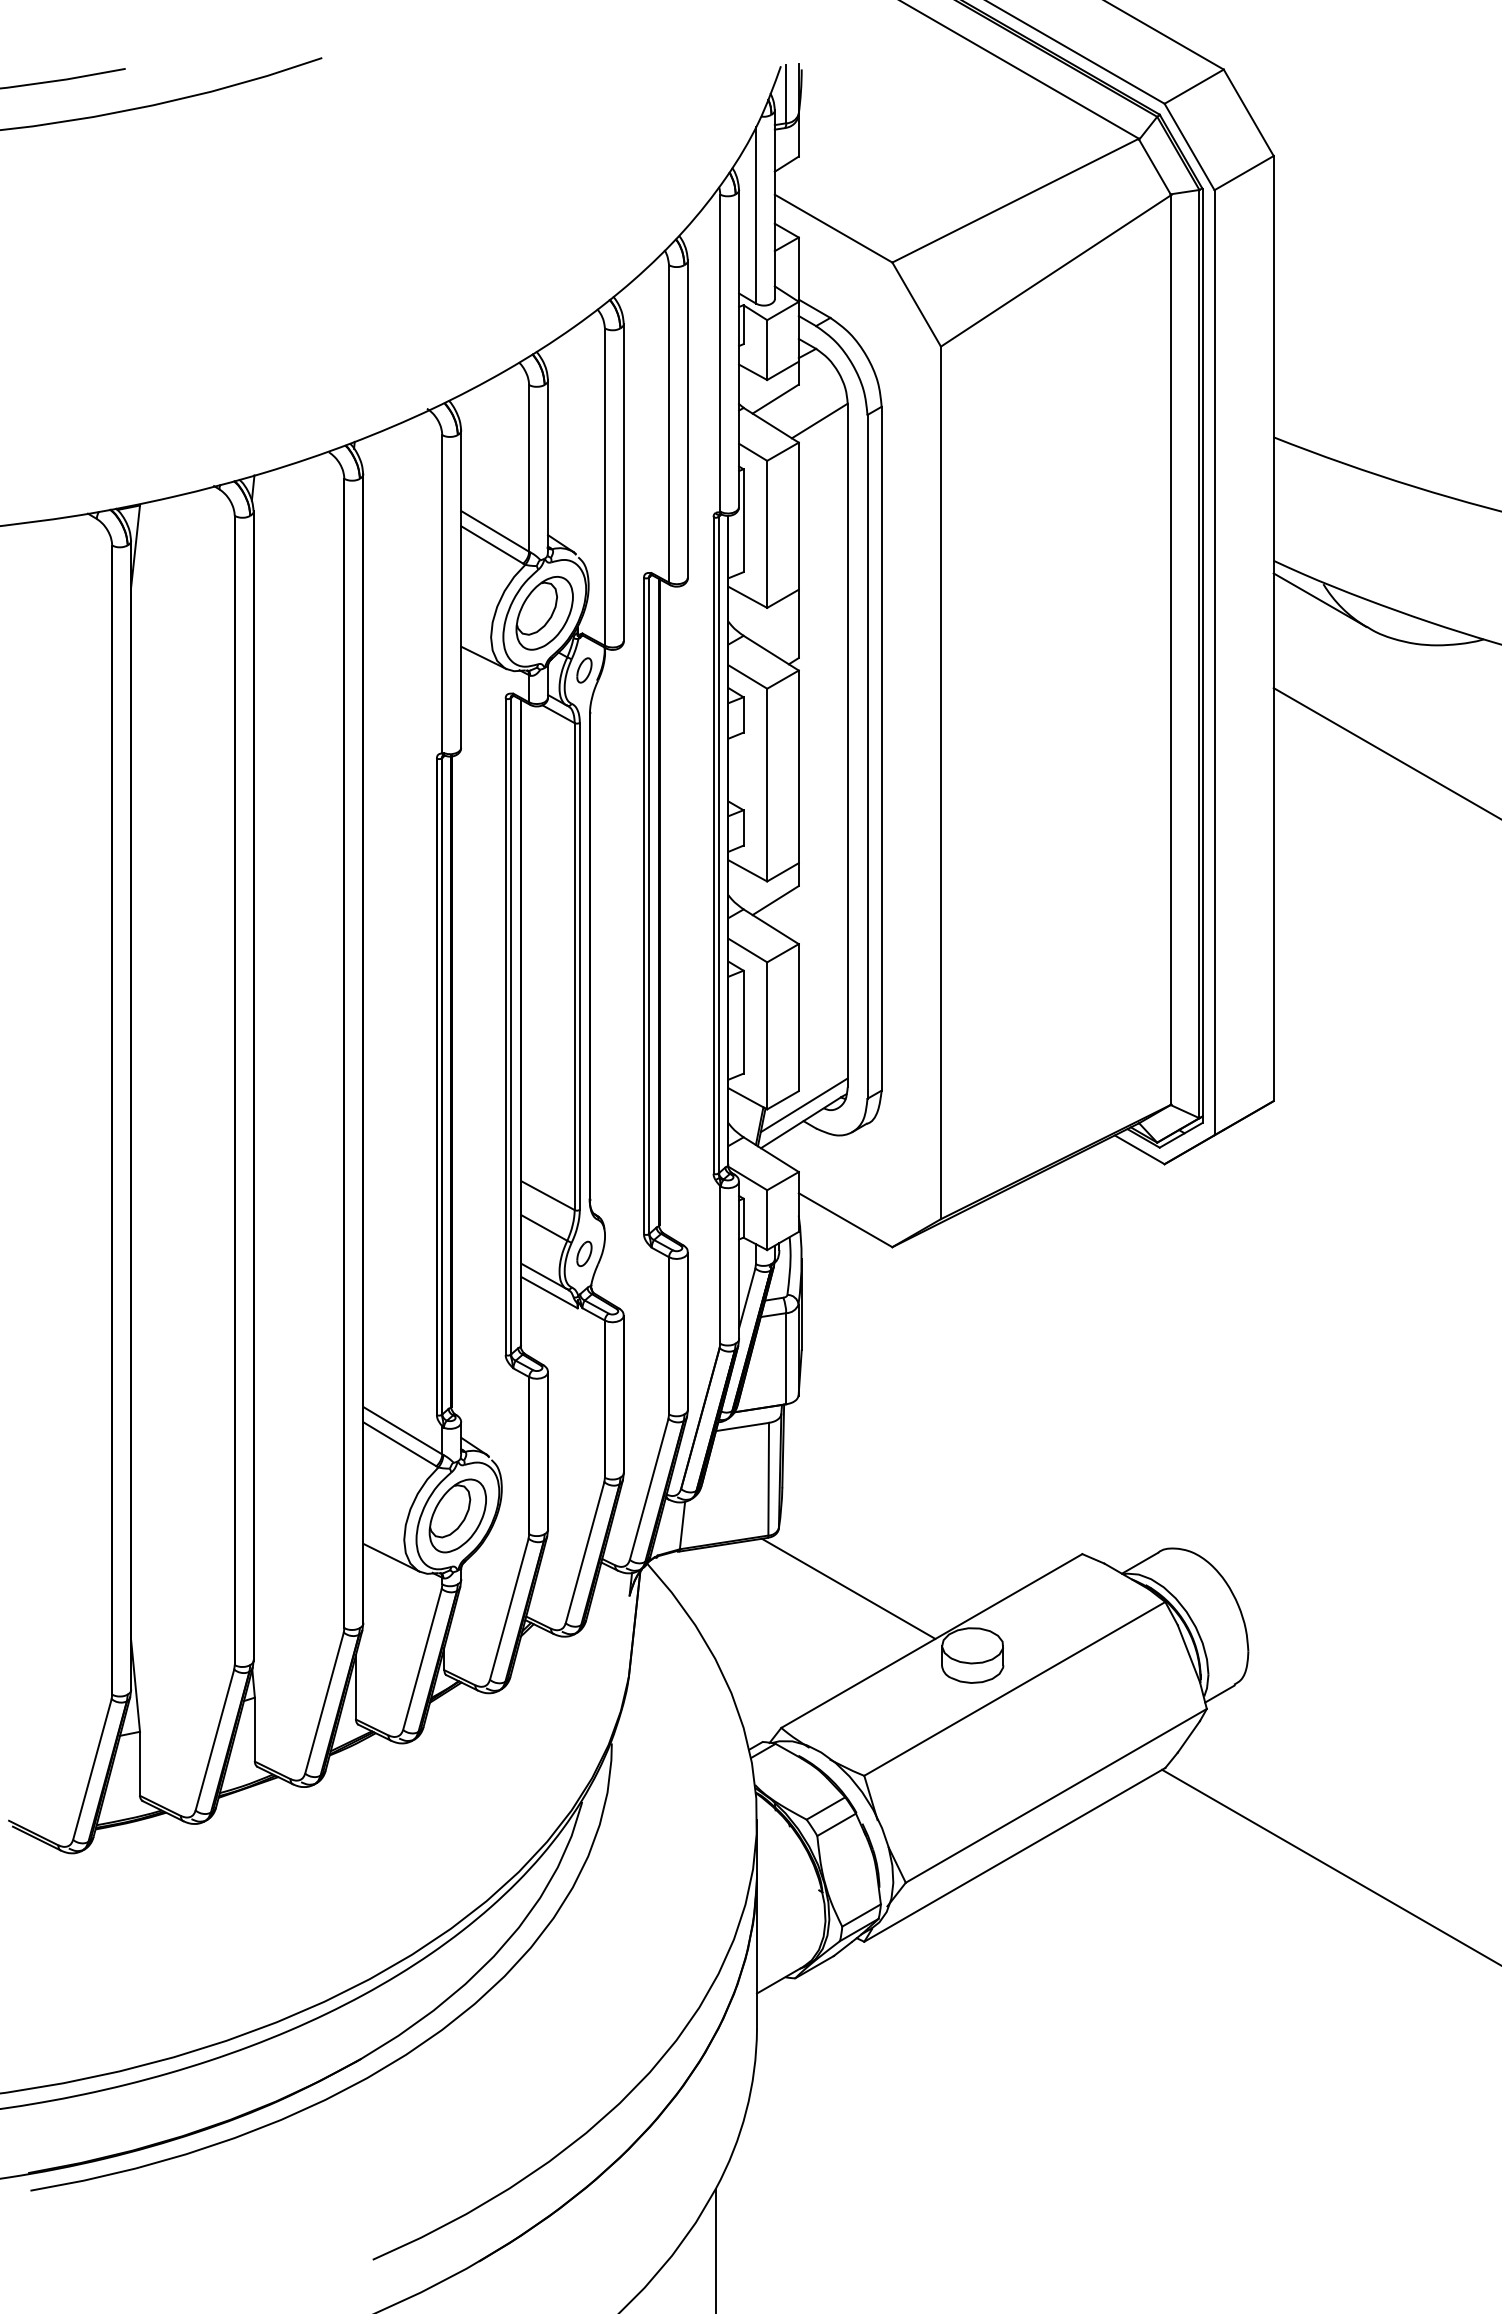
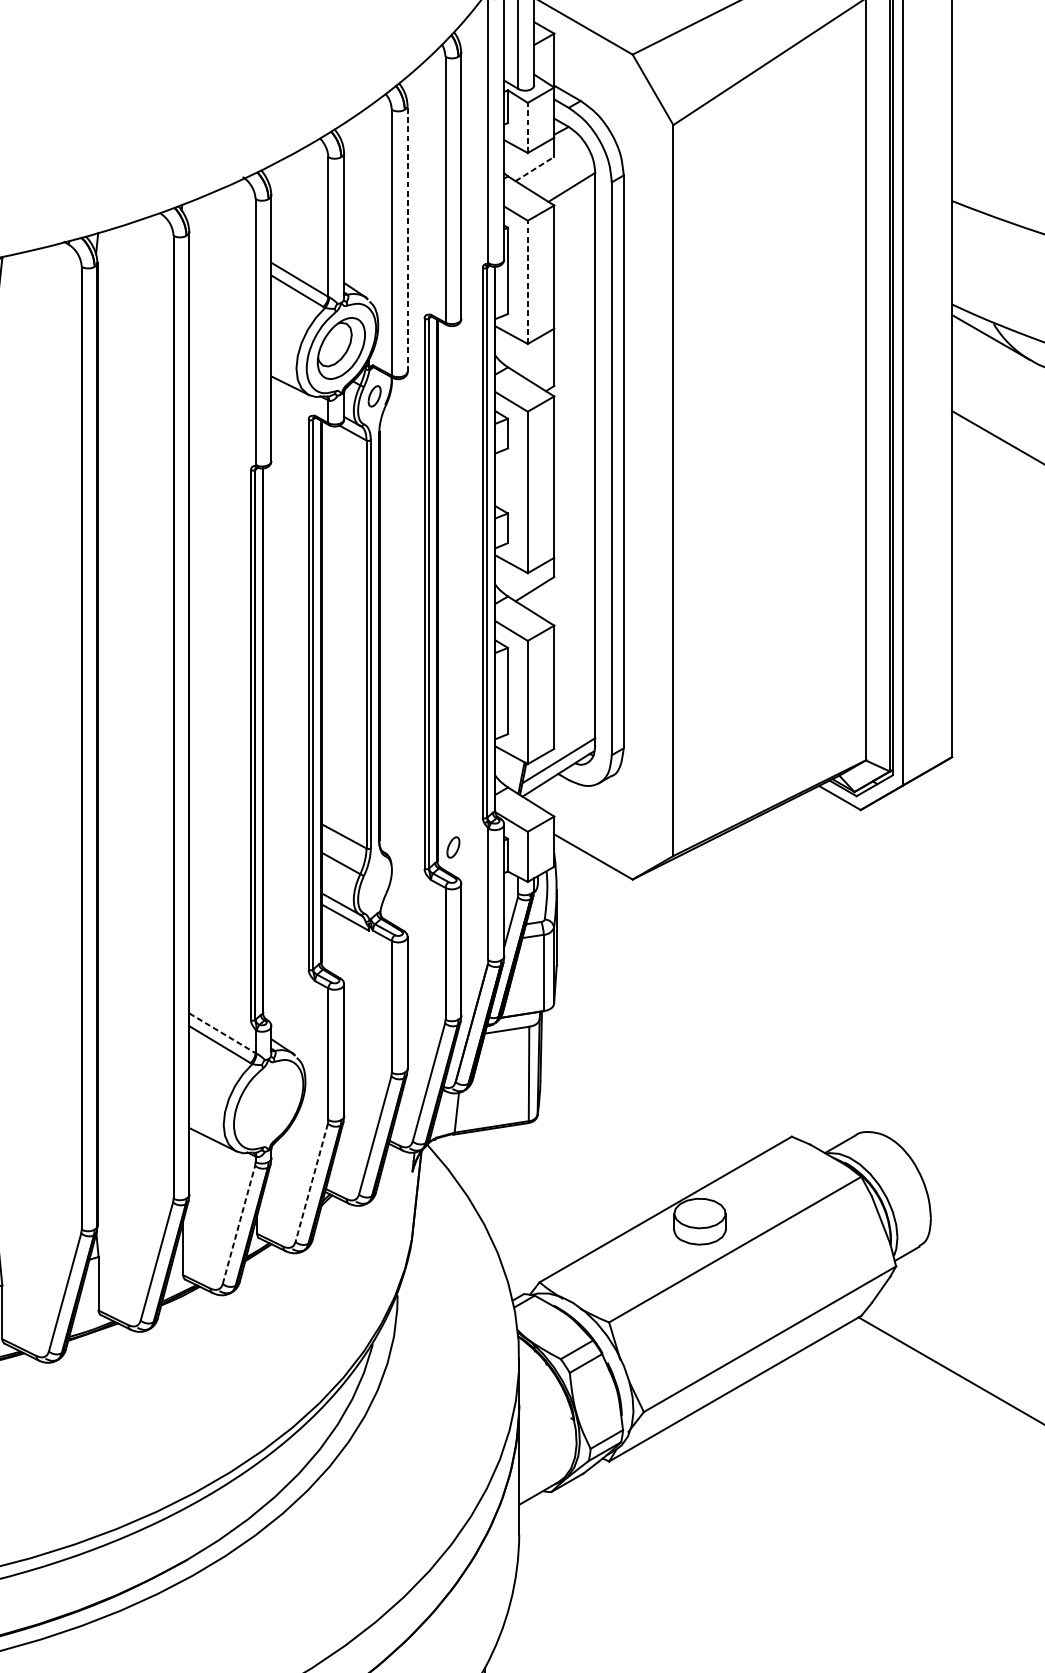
line: (767, 350) -> (528, 128), solid -> dashed
line: (776, 398) -> (535, 168), solid -> dashed
line: (623, 482) -> (407, 238), solid -> dashed
line: (767, 534) -> (528, 282), solid -> dashed
part: (584, 1253) -> (453, 847), moved
line: (403, 1430) -> (223, 1033), solid -> dashed
part: (457, 1515) -> (268, 1104), removed
line: (848, 1588) -> (595, 1165), removed
line: (509, 1609) -> (311, 1183), solid -> dashed
line: (422, 1658) -> (239, 1224), solid -> dashed

